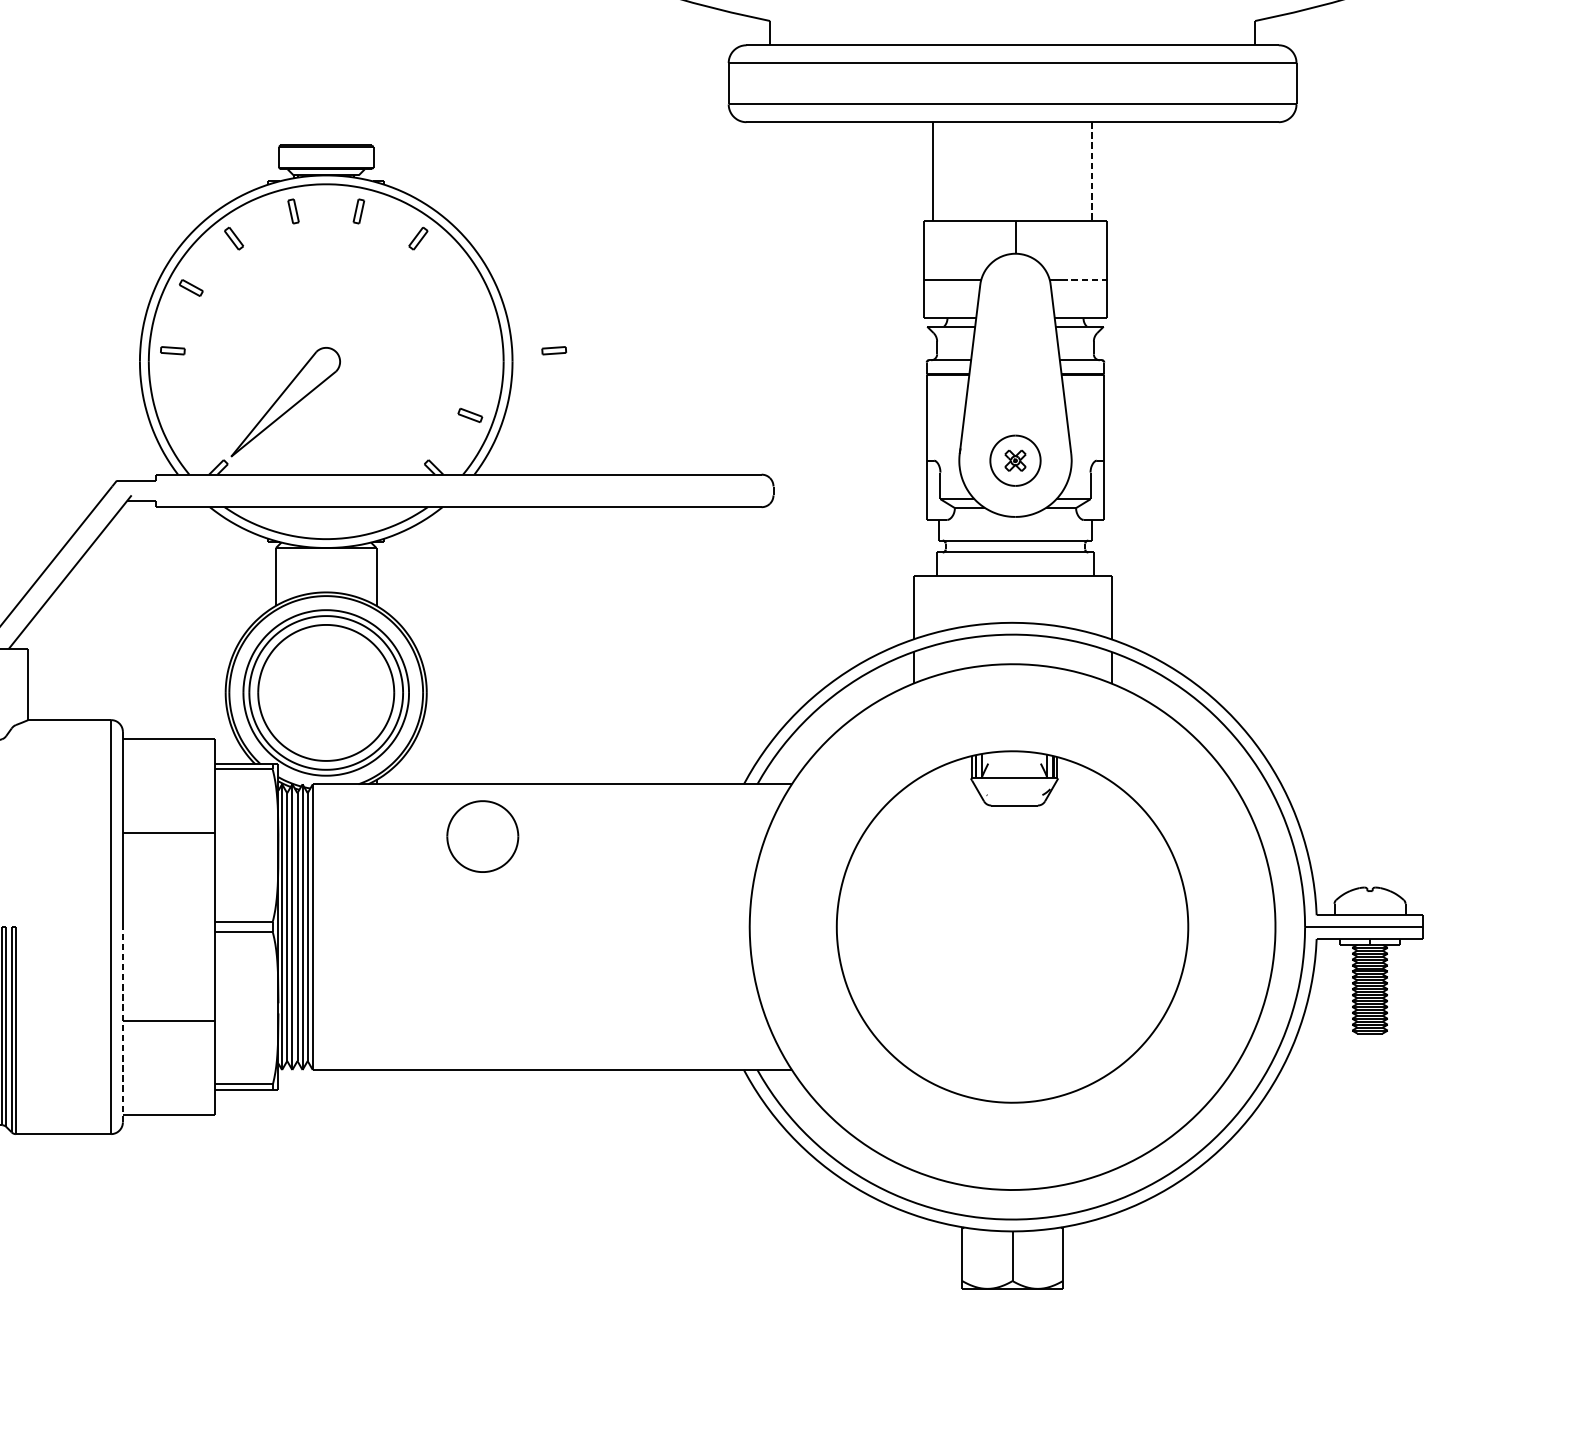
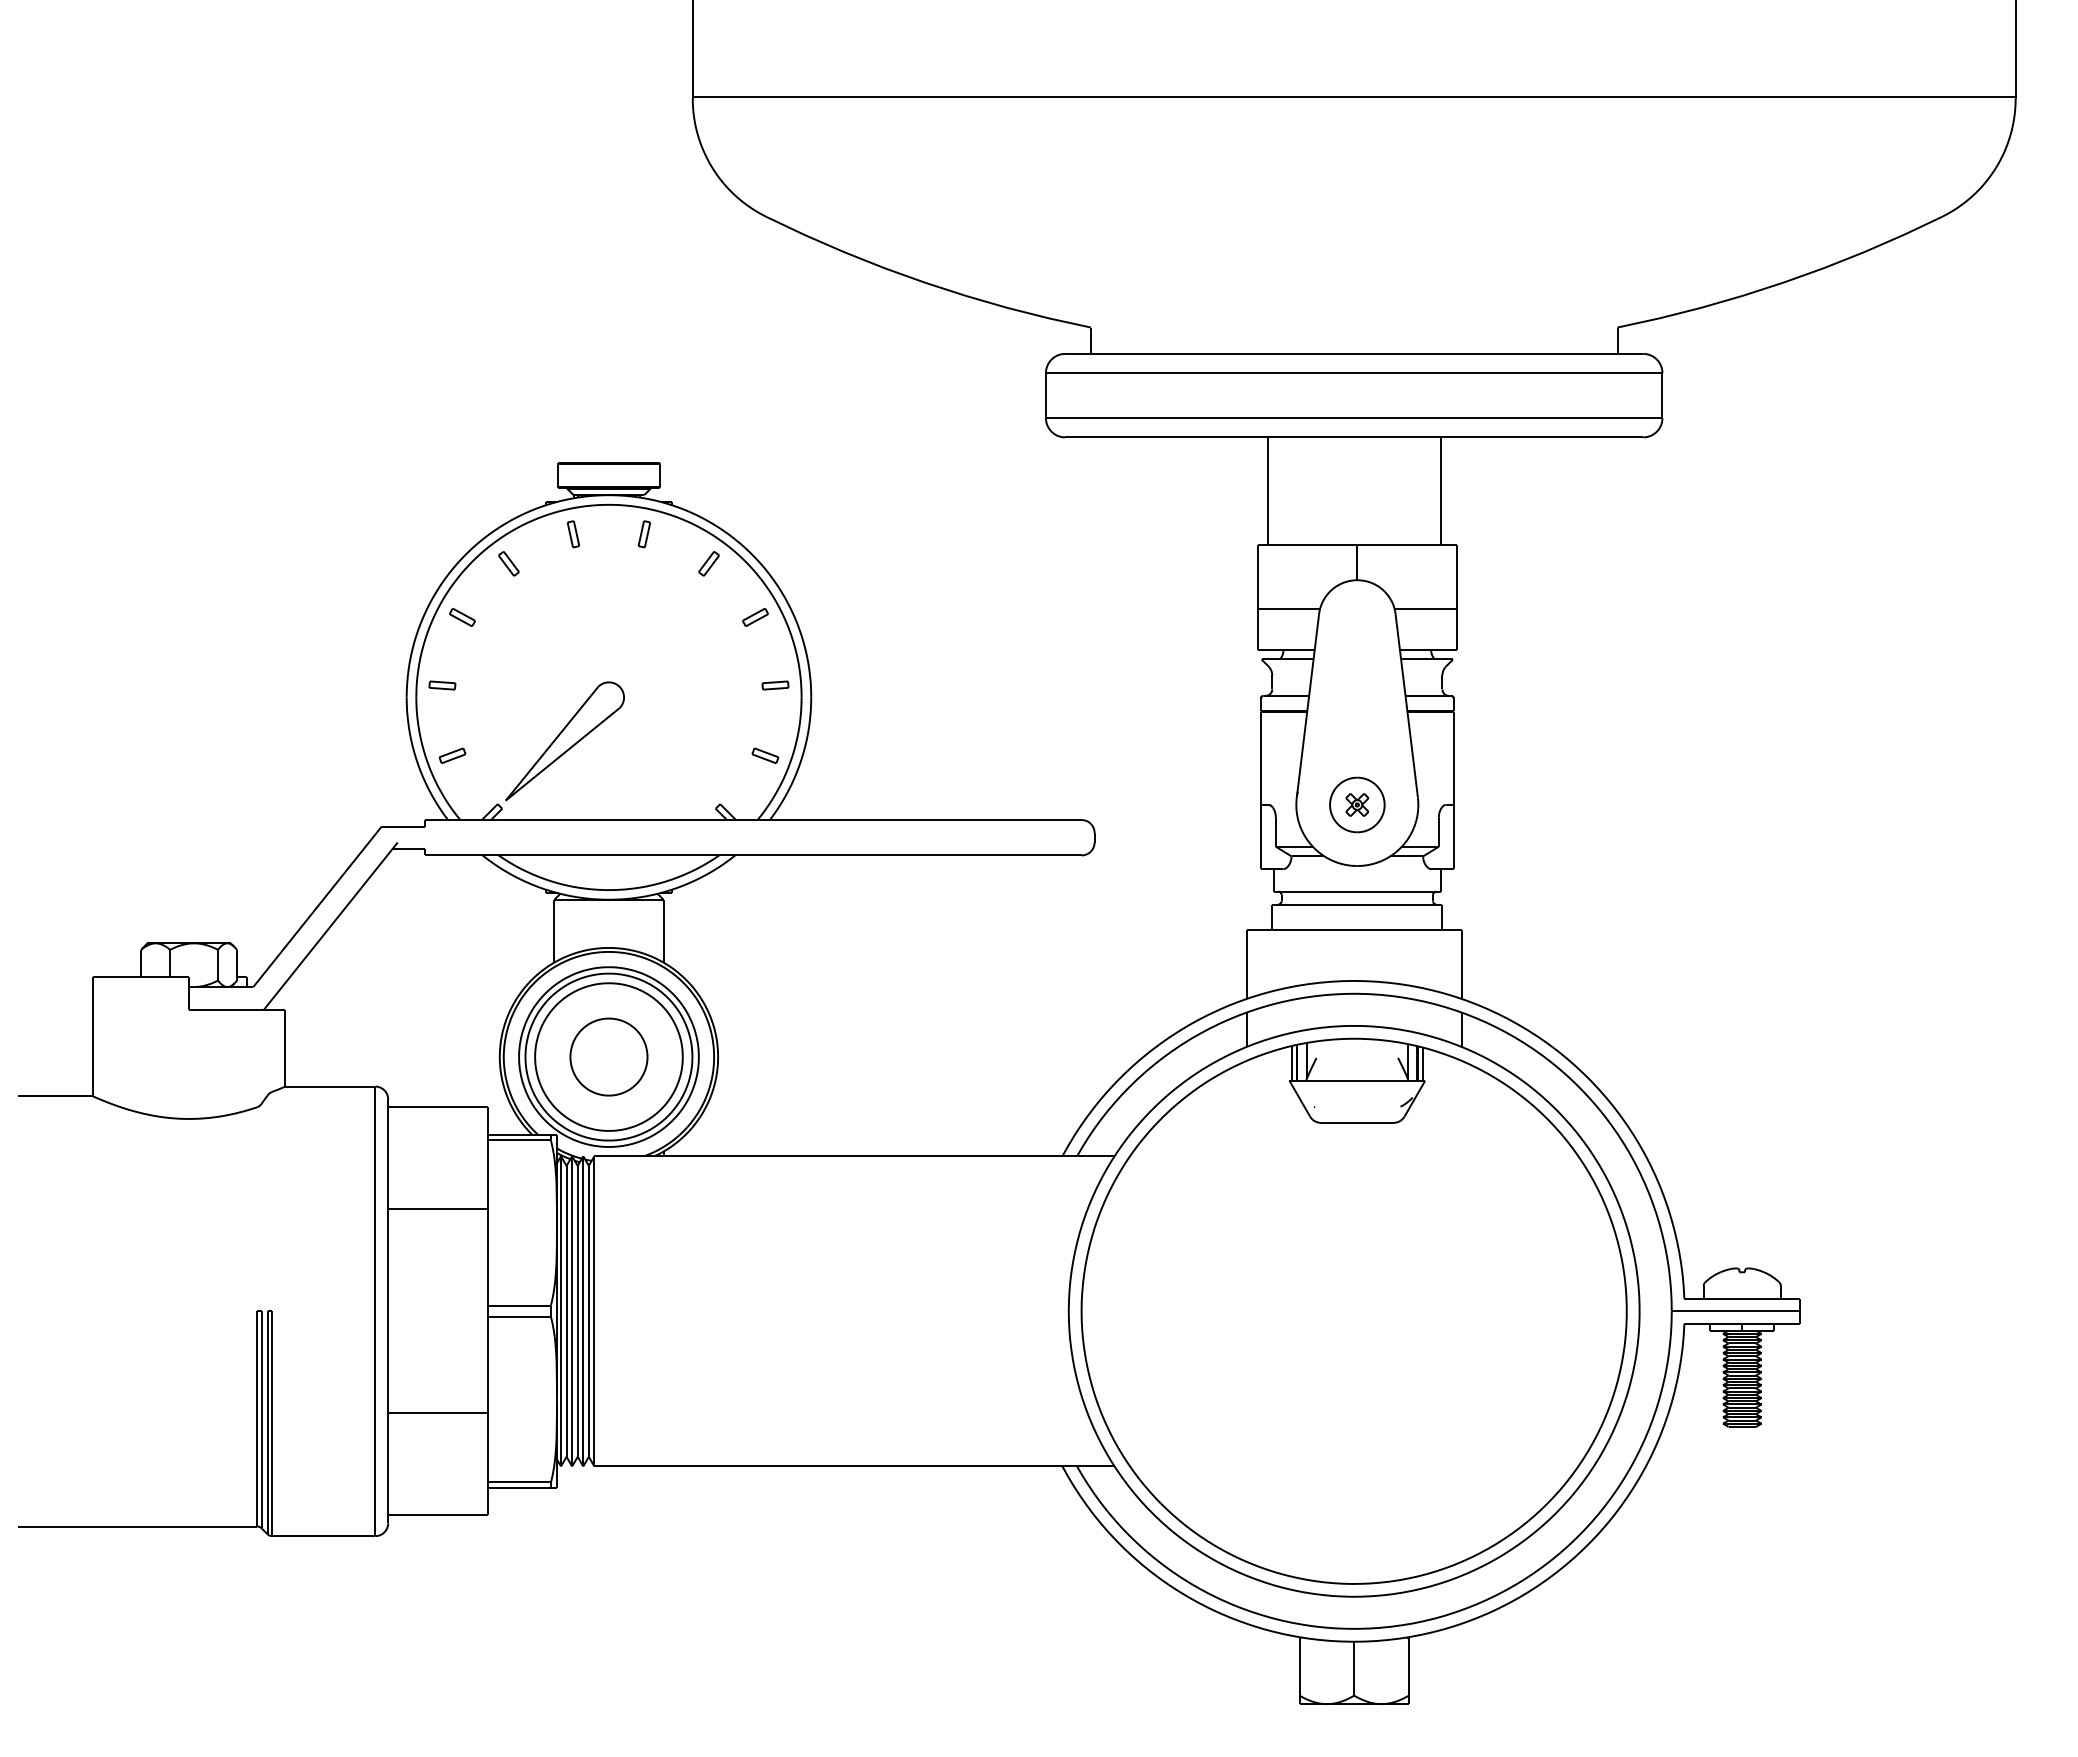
line: (1092, 172) -> (1440, 491), dashed -> solid
line: (1084, 280) -> (1432, 609), dashed -> solid
part: (461, 287) -> (755, 616), added
part: (554, 350) -> (775, 685), moved
part: (182, 415) -> (452, 755), added
part: (482, 836) -> (608, 1056), moved
part: (1011, 926) -> (1353, 1310), size x1.43
line: (123, 1024) -> (388, 1417), dashed -> solid

